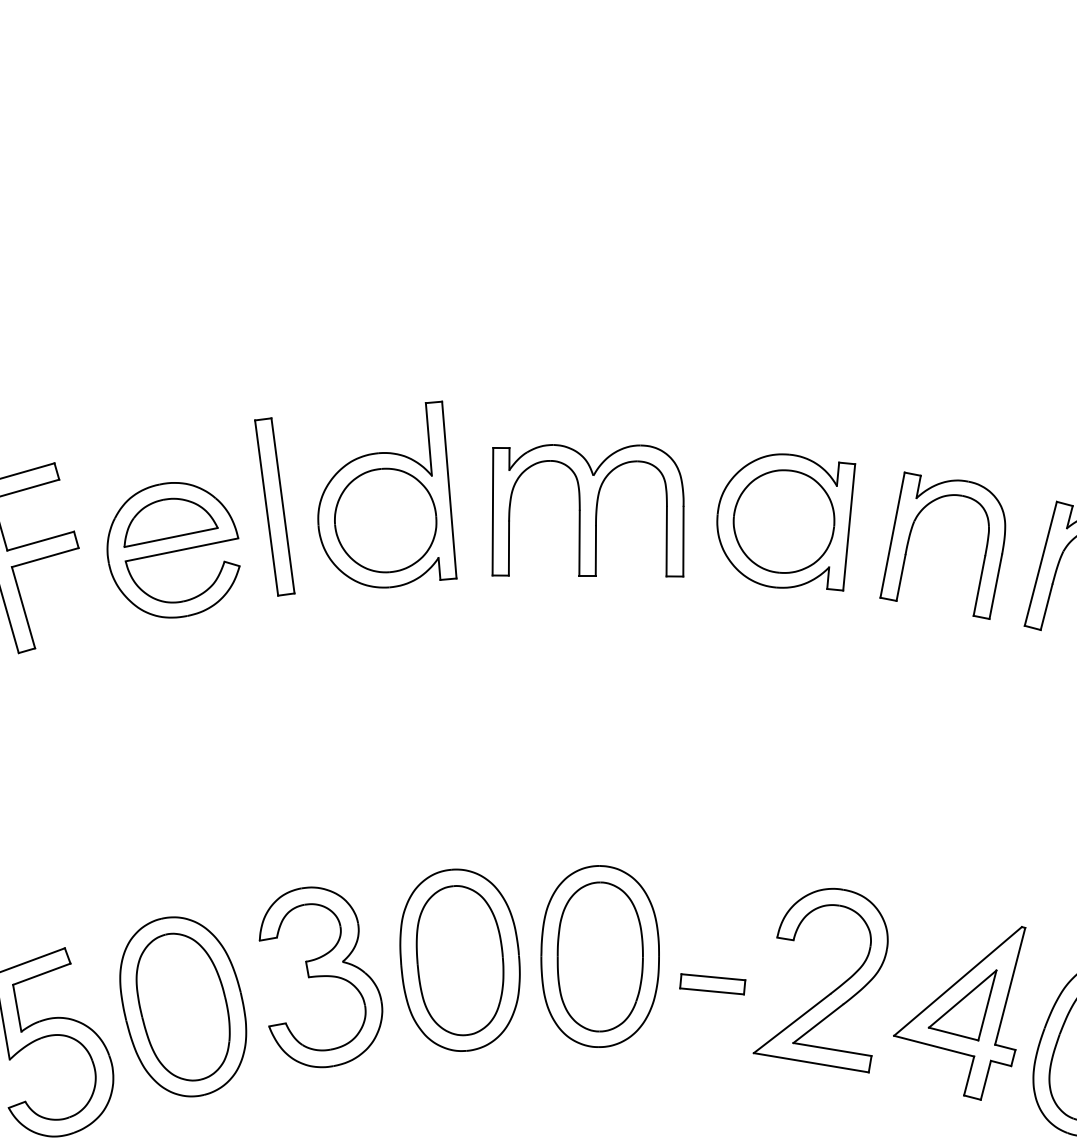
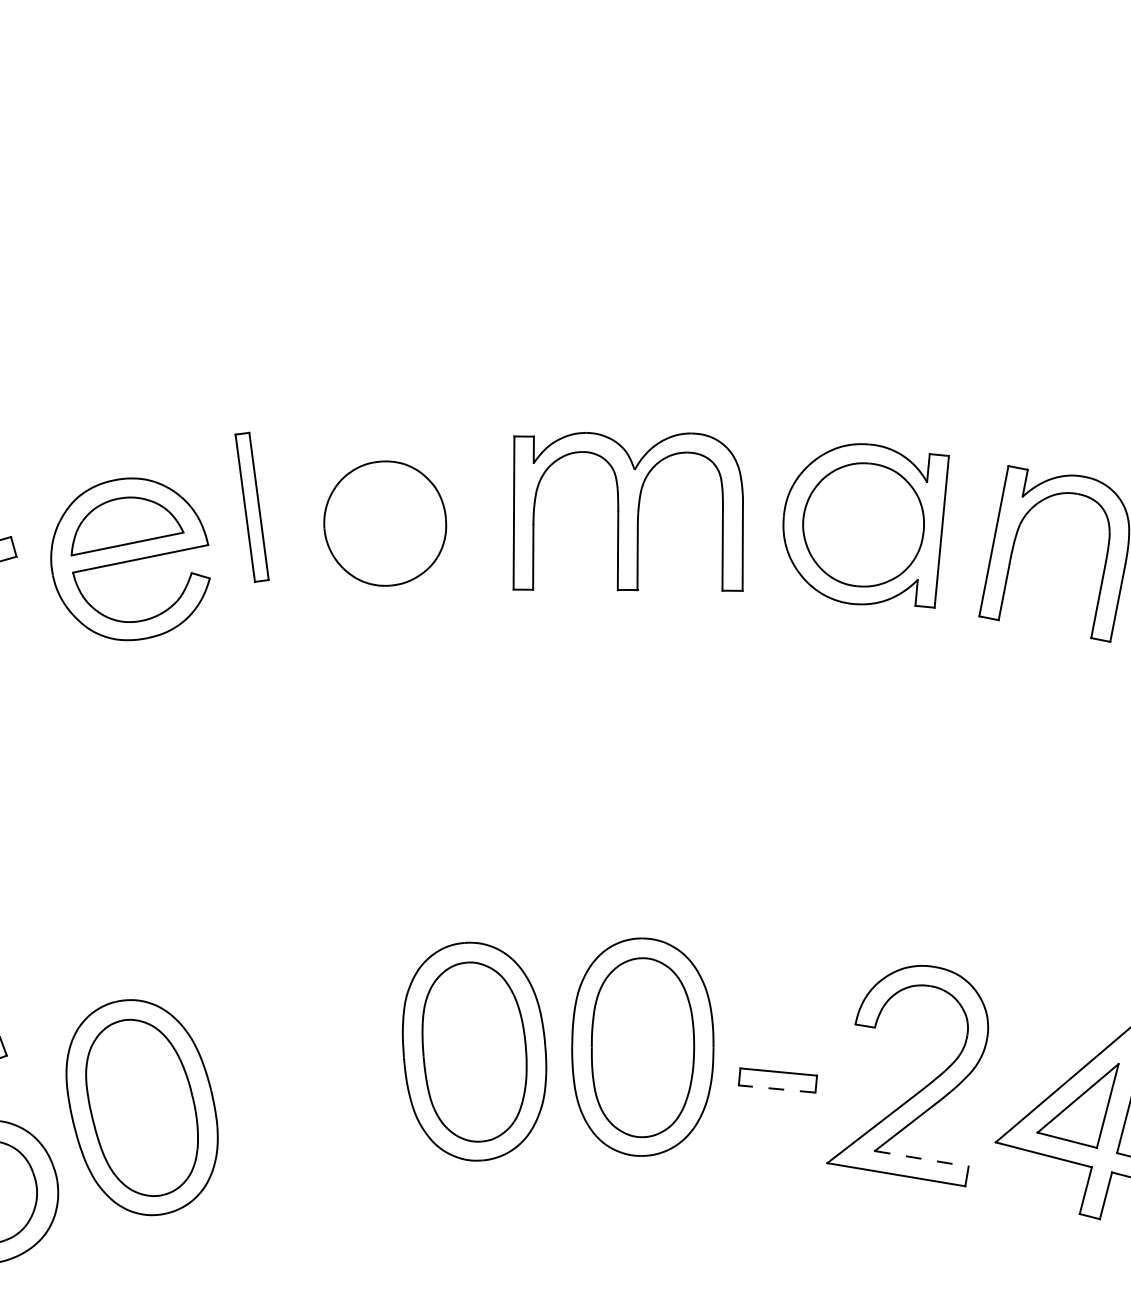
part: (387, 494) -> (387, 492), removed
part: (274, 506) -> (251, 506), size x0.7
part: (320, 977) -> (306, 1072), removed
line: (711, 991) -> (776, 1089), solid -> dashed
line: (832, 1049) -> (921, 1158), solid -> dashed

